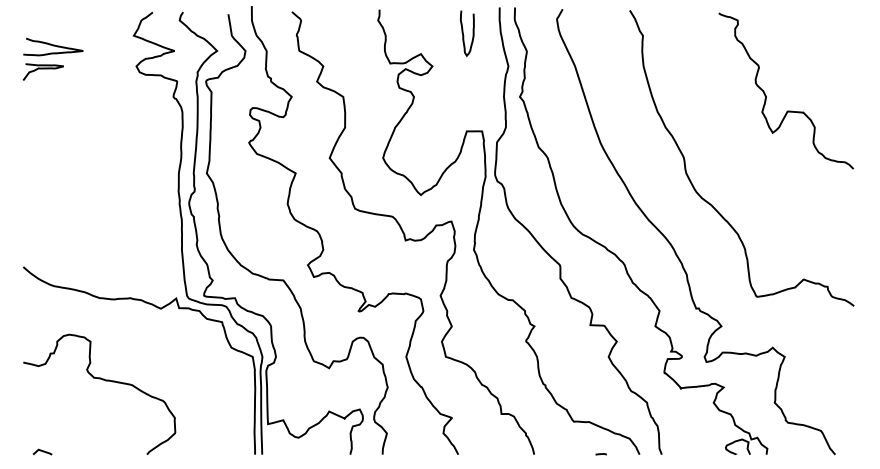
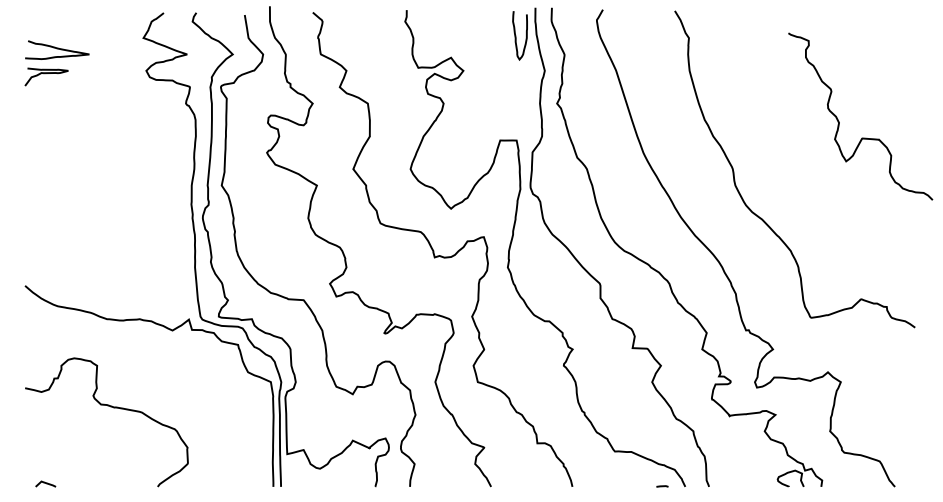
curve: (464, 35) -> (517, 37), moved
curve: (766, 95) -> (839, 121), moved
line: (600, 454) -> (661, 486), moved

